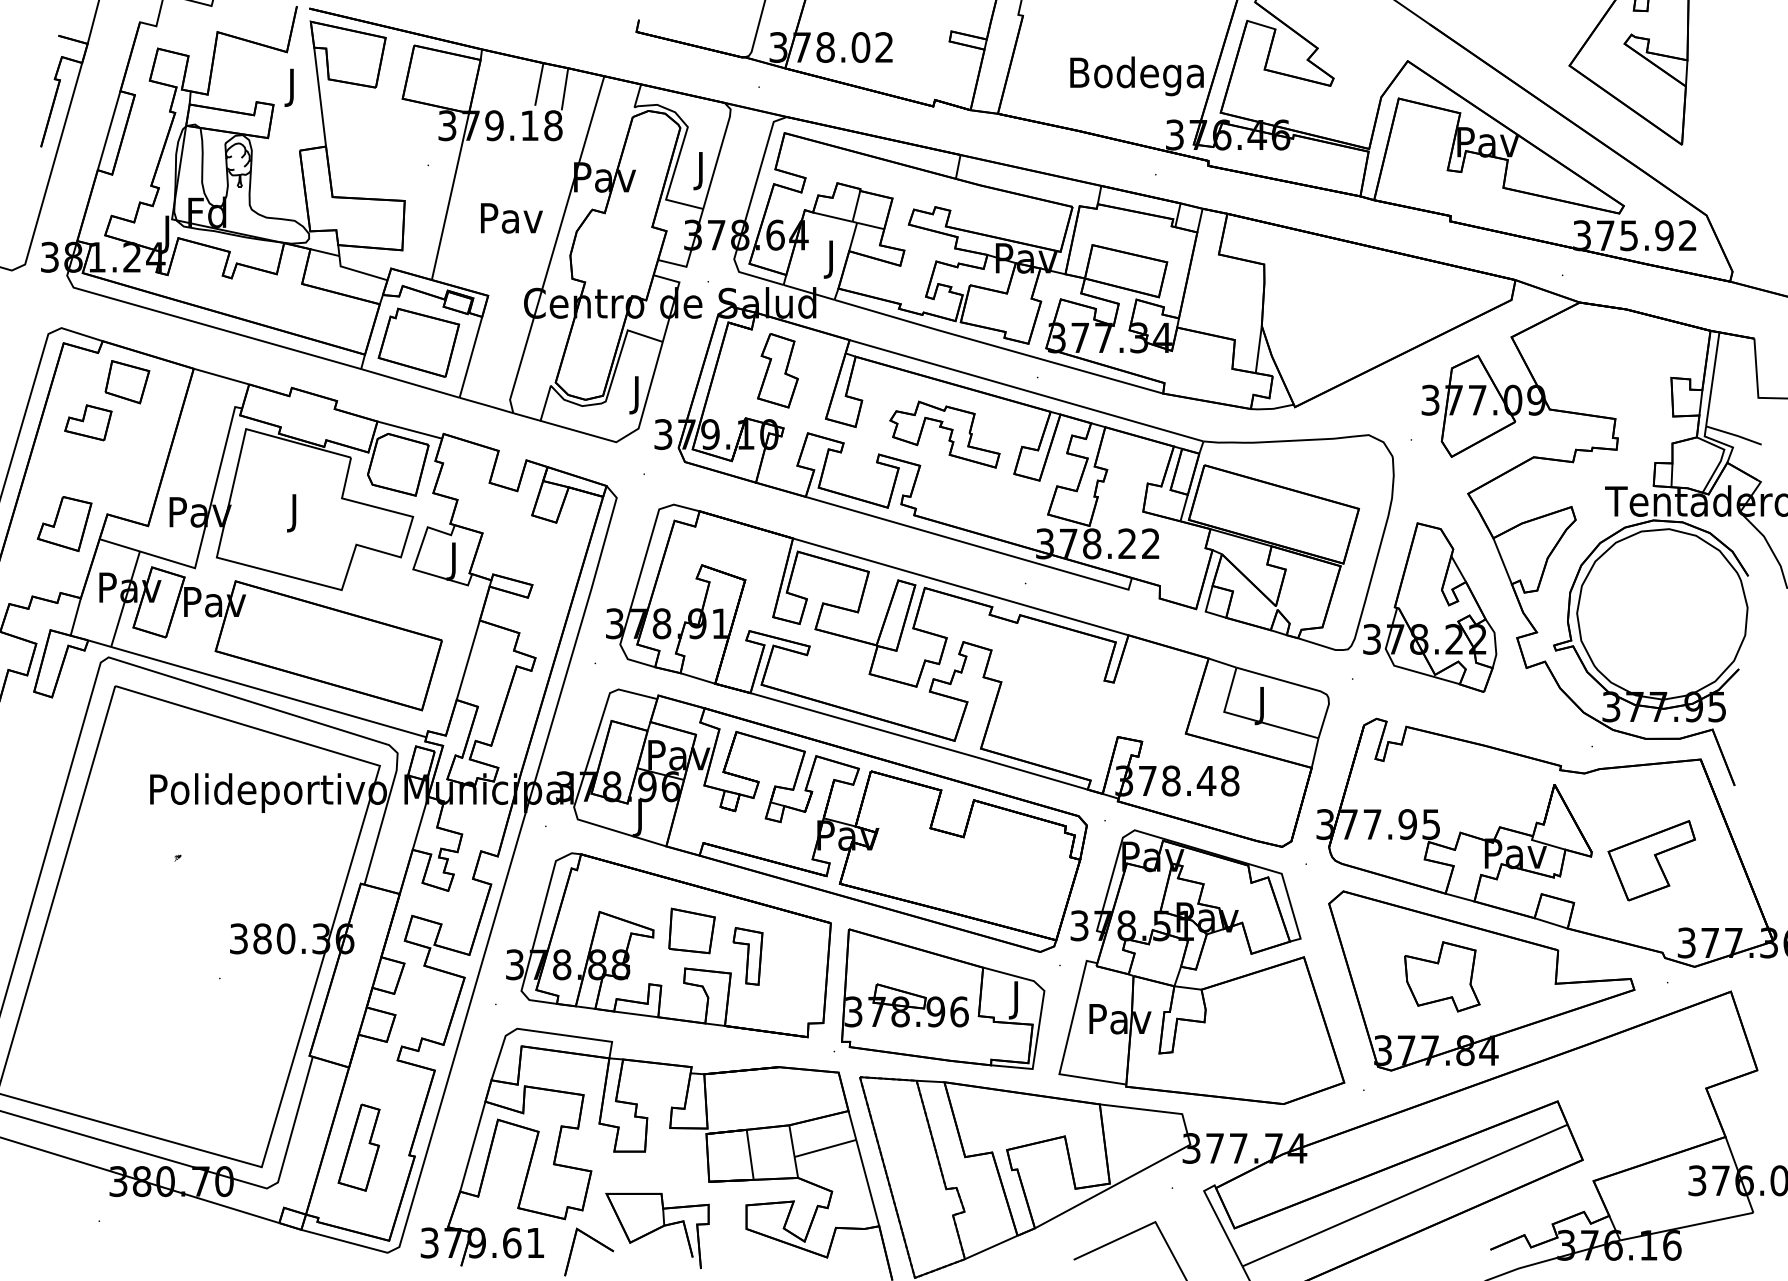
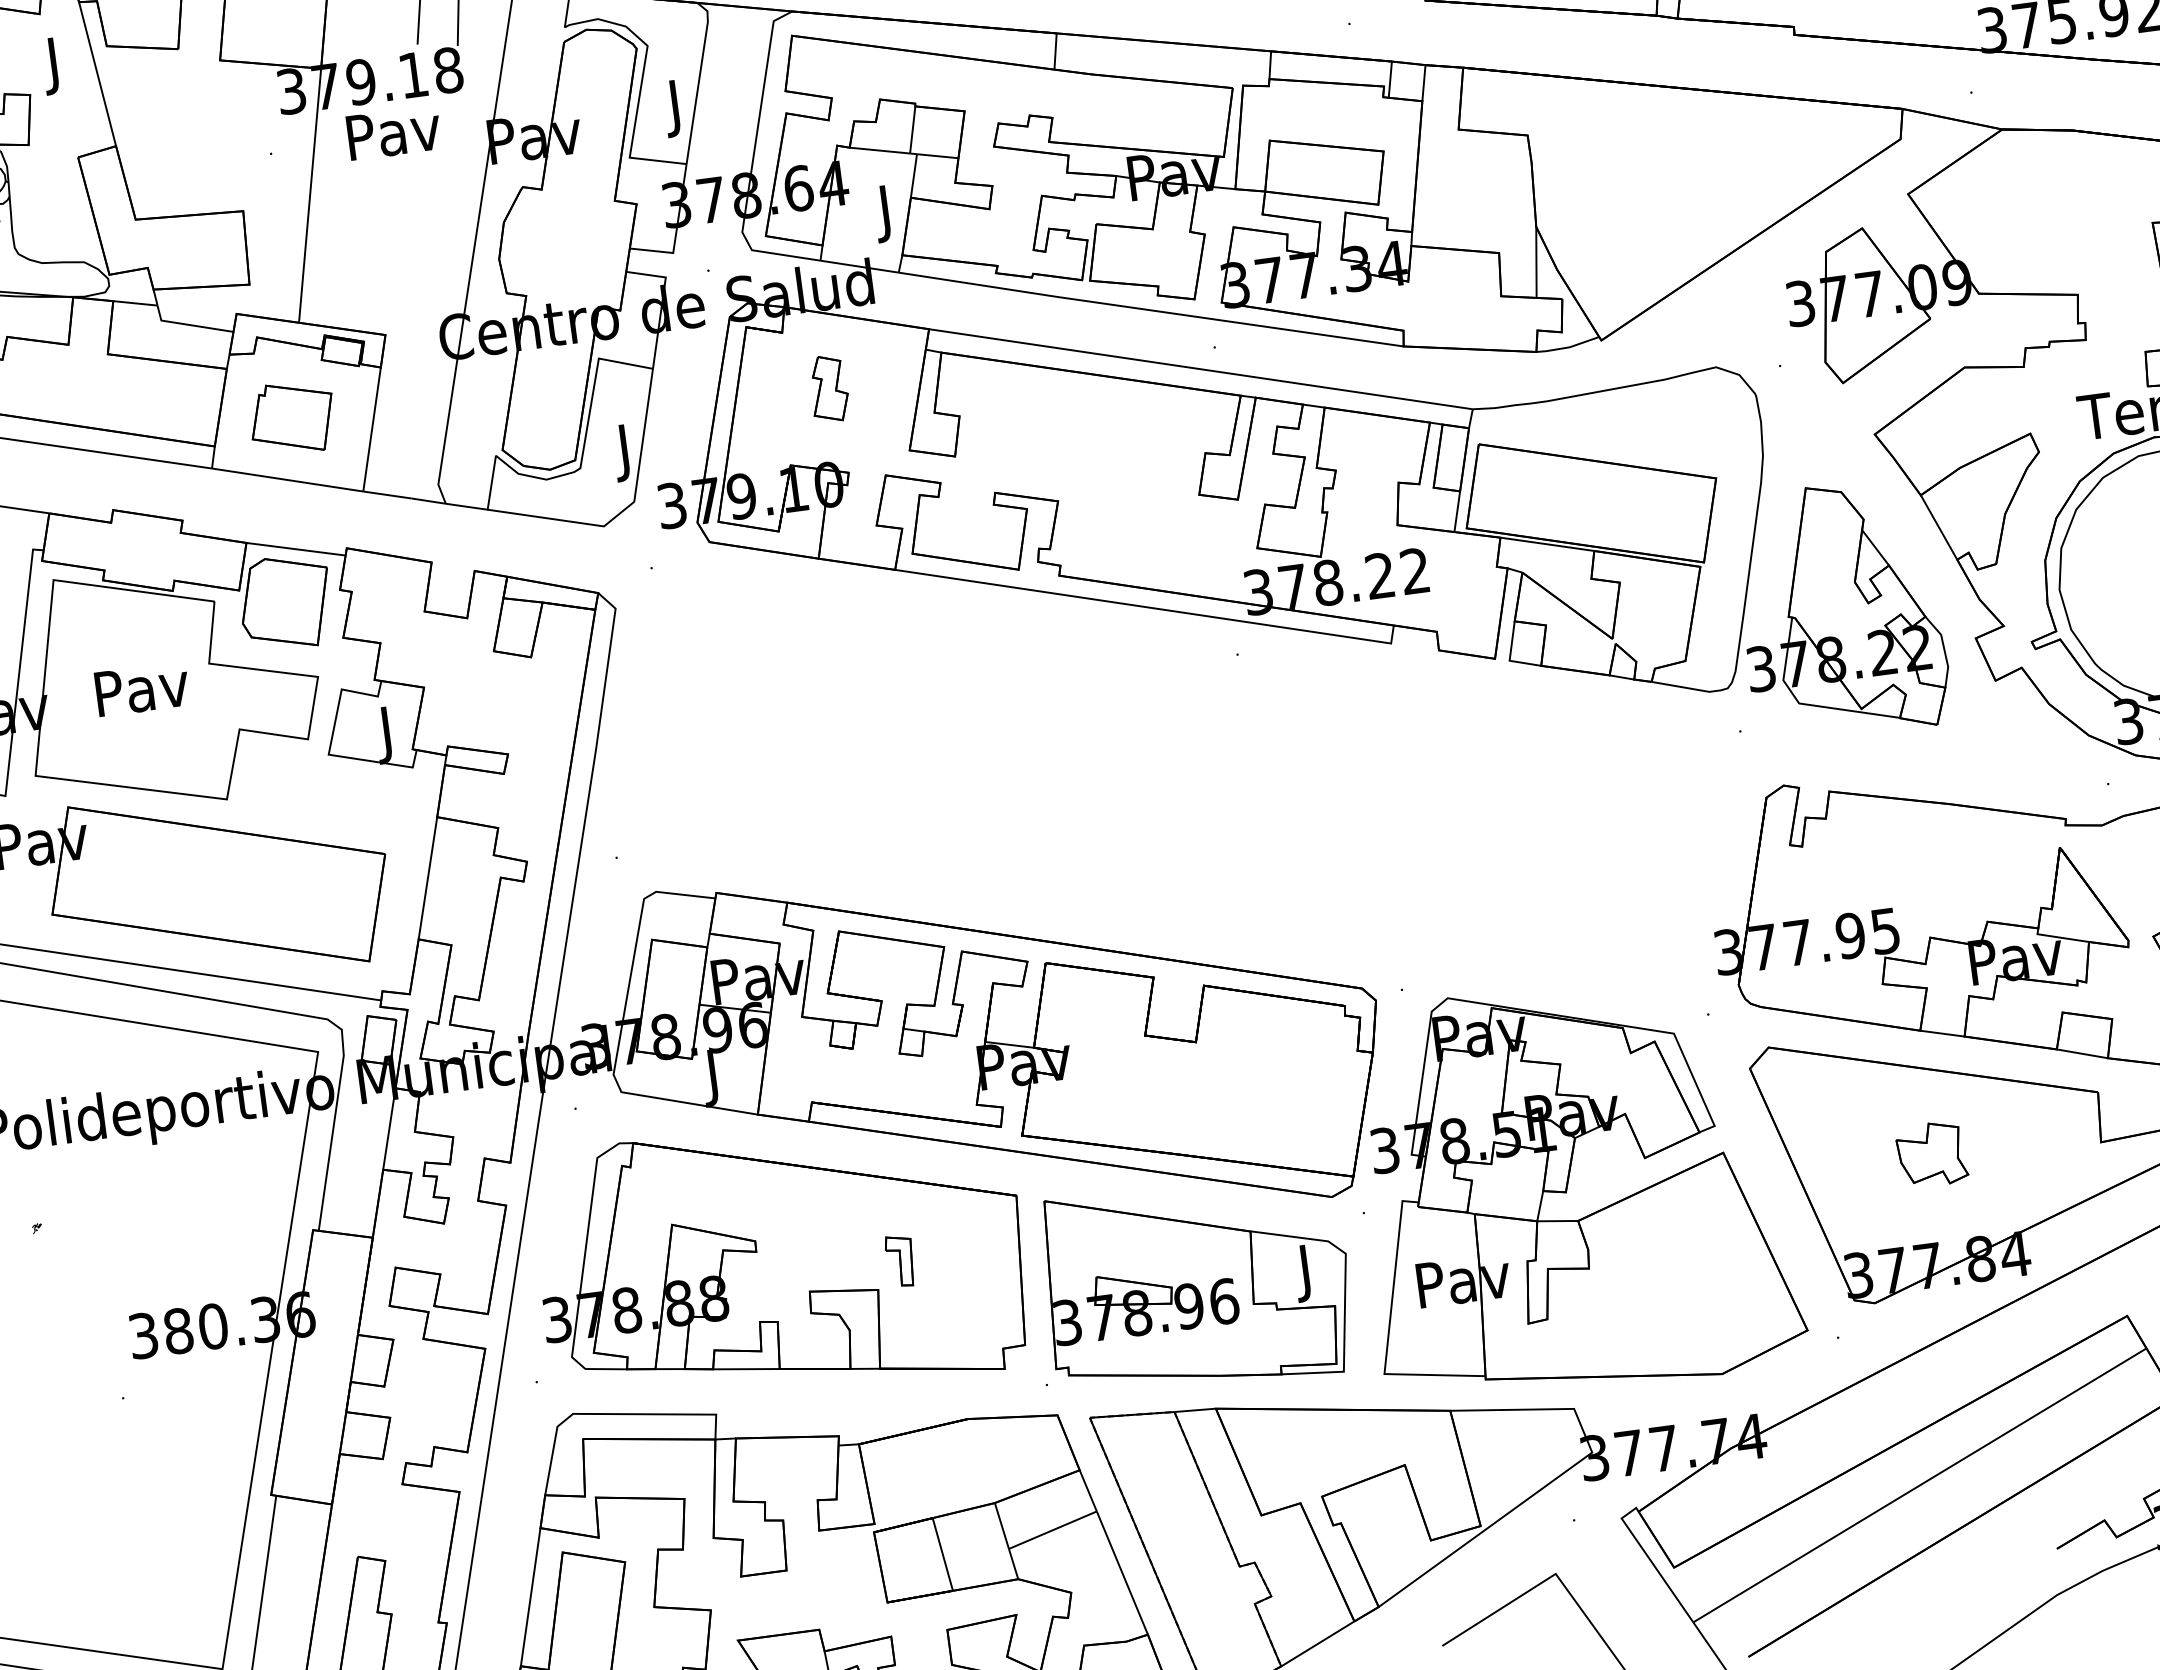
text: (511, 218) -> (393, 133), moved
part: (418, 342) -> (291, 417), size x0.7
part: (777, 370) -> (828, 388), size x0.6
part: (944, 434) -> (1088, 450), removed
text: (295, 513) -> (143, 695), J -> Pav
part: (967, 675) -> (1169, 802), removed
part: (691, 930) -> (811, 1234), removed
part: (747, 956) -> (899, 1261), size x0.6
part: (1442, 976) -> (1932, 1153), size x0.6

